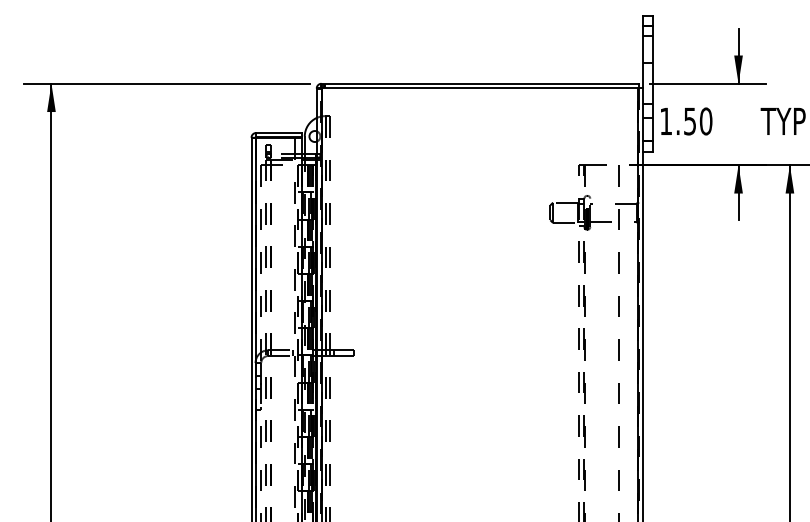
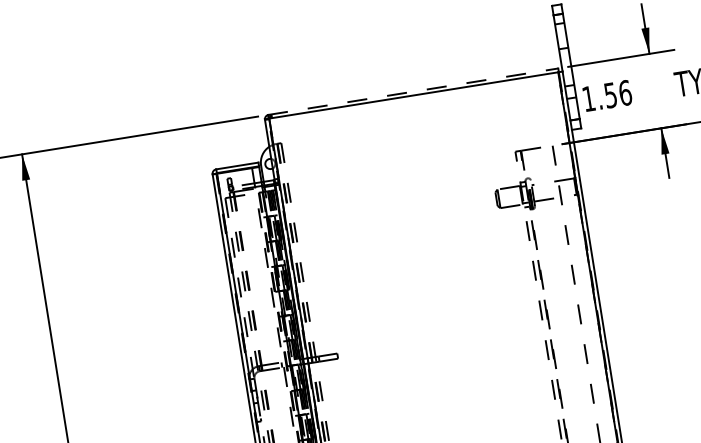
line: (479, 83) -> (412, 91), solid -> dashed
text: (705, 121) -> (624, 93), 1.50 -> 1.56

